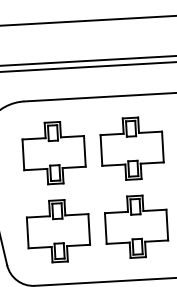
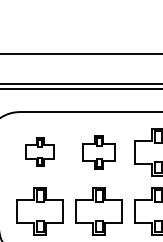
part: (131, 149) -> (98, 152), size x0.7
part: (53, 153) -> (39, 152), size x0.6

